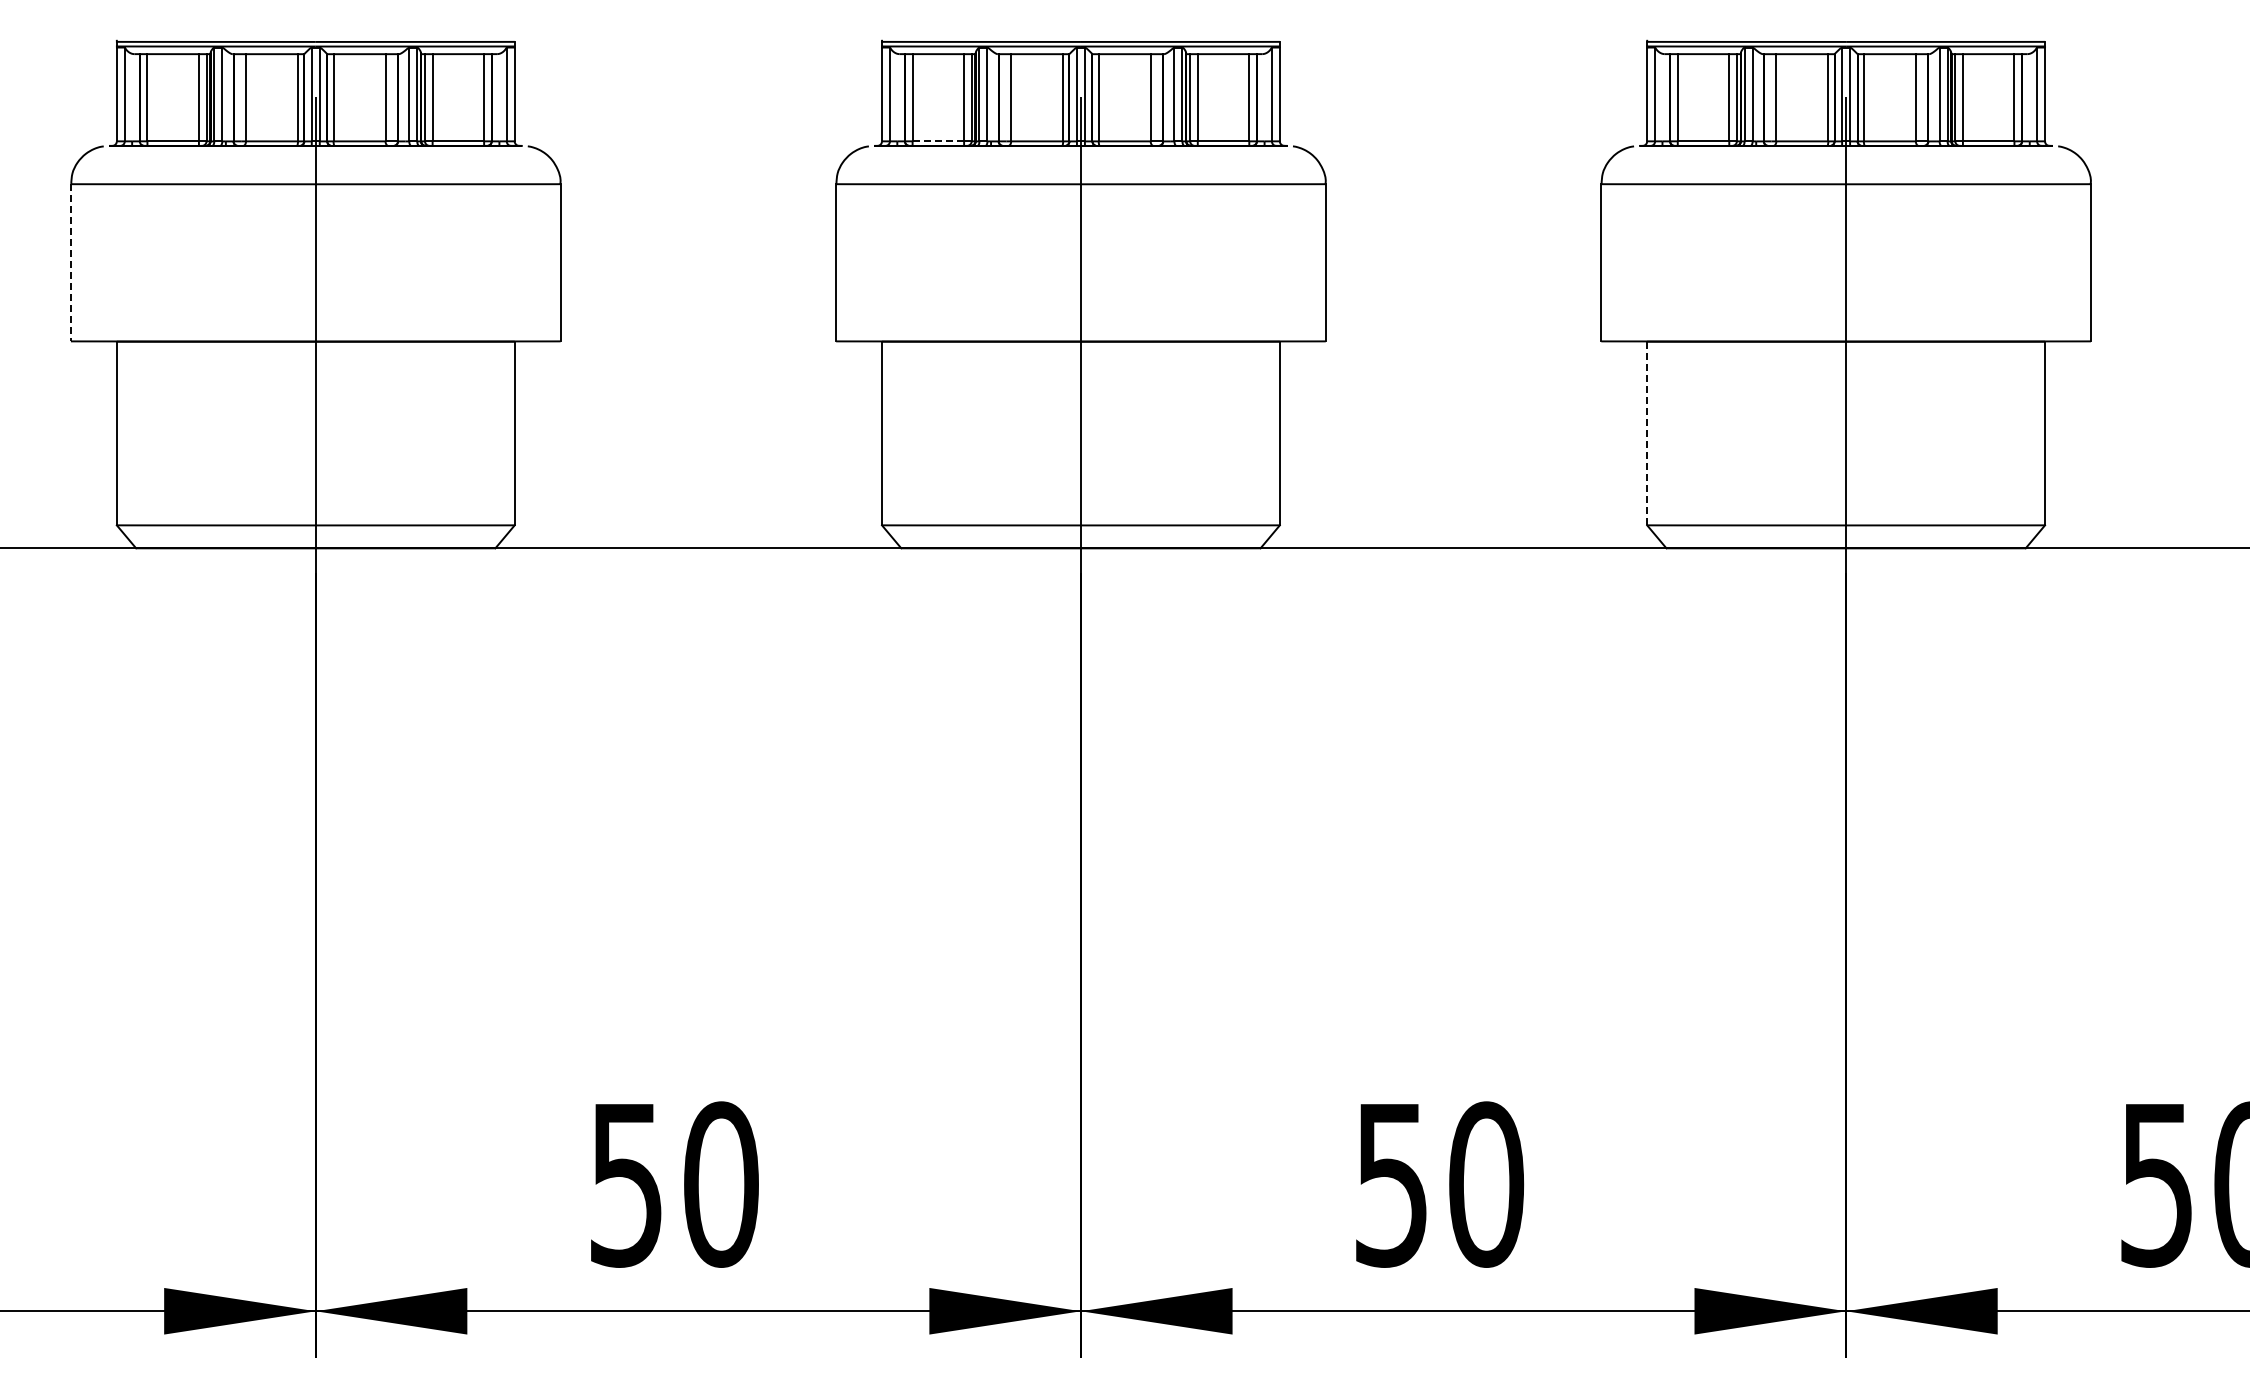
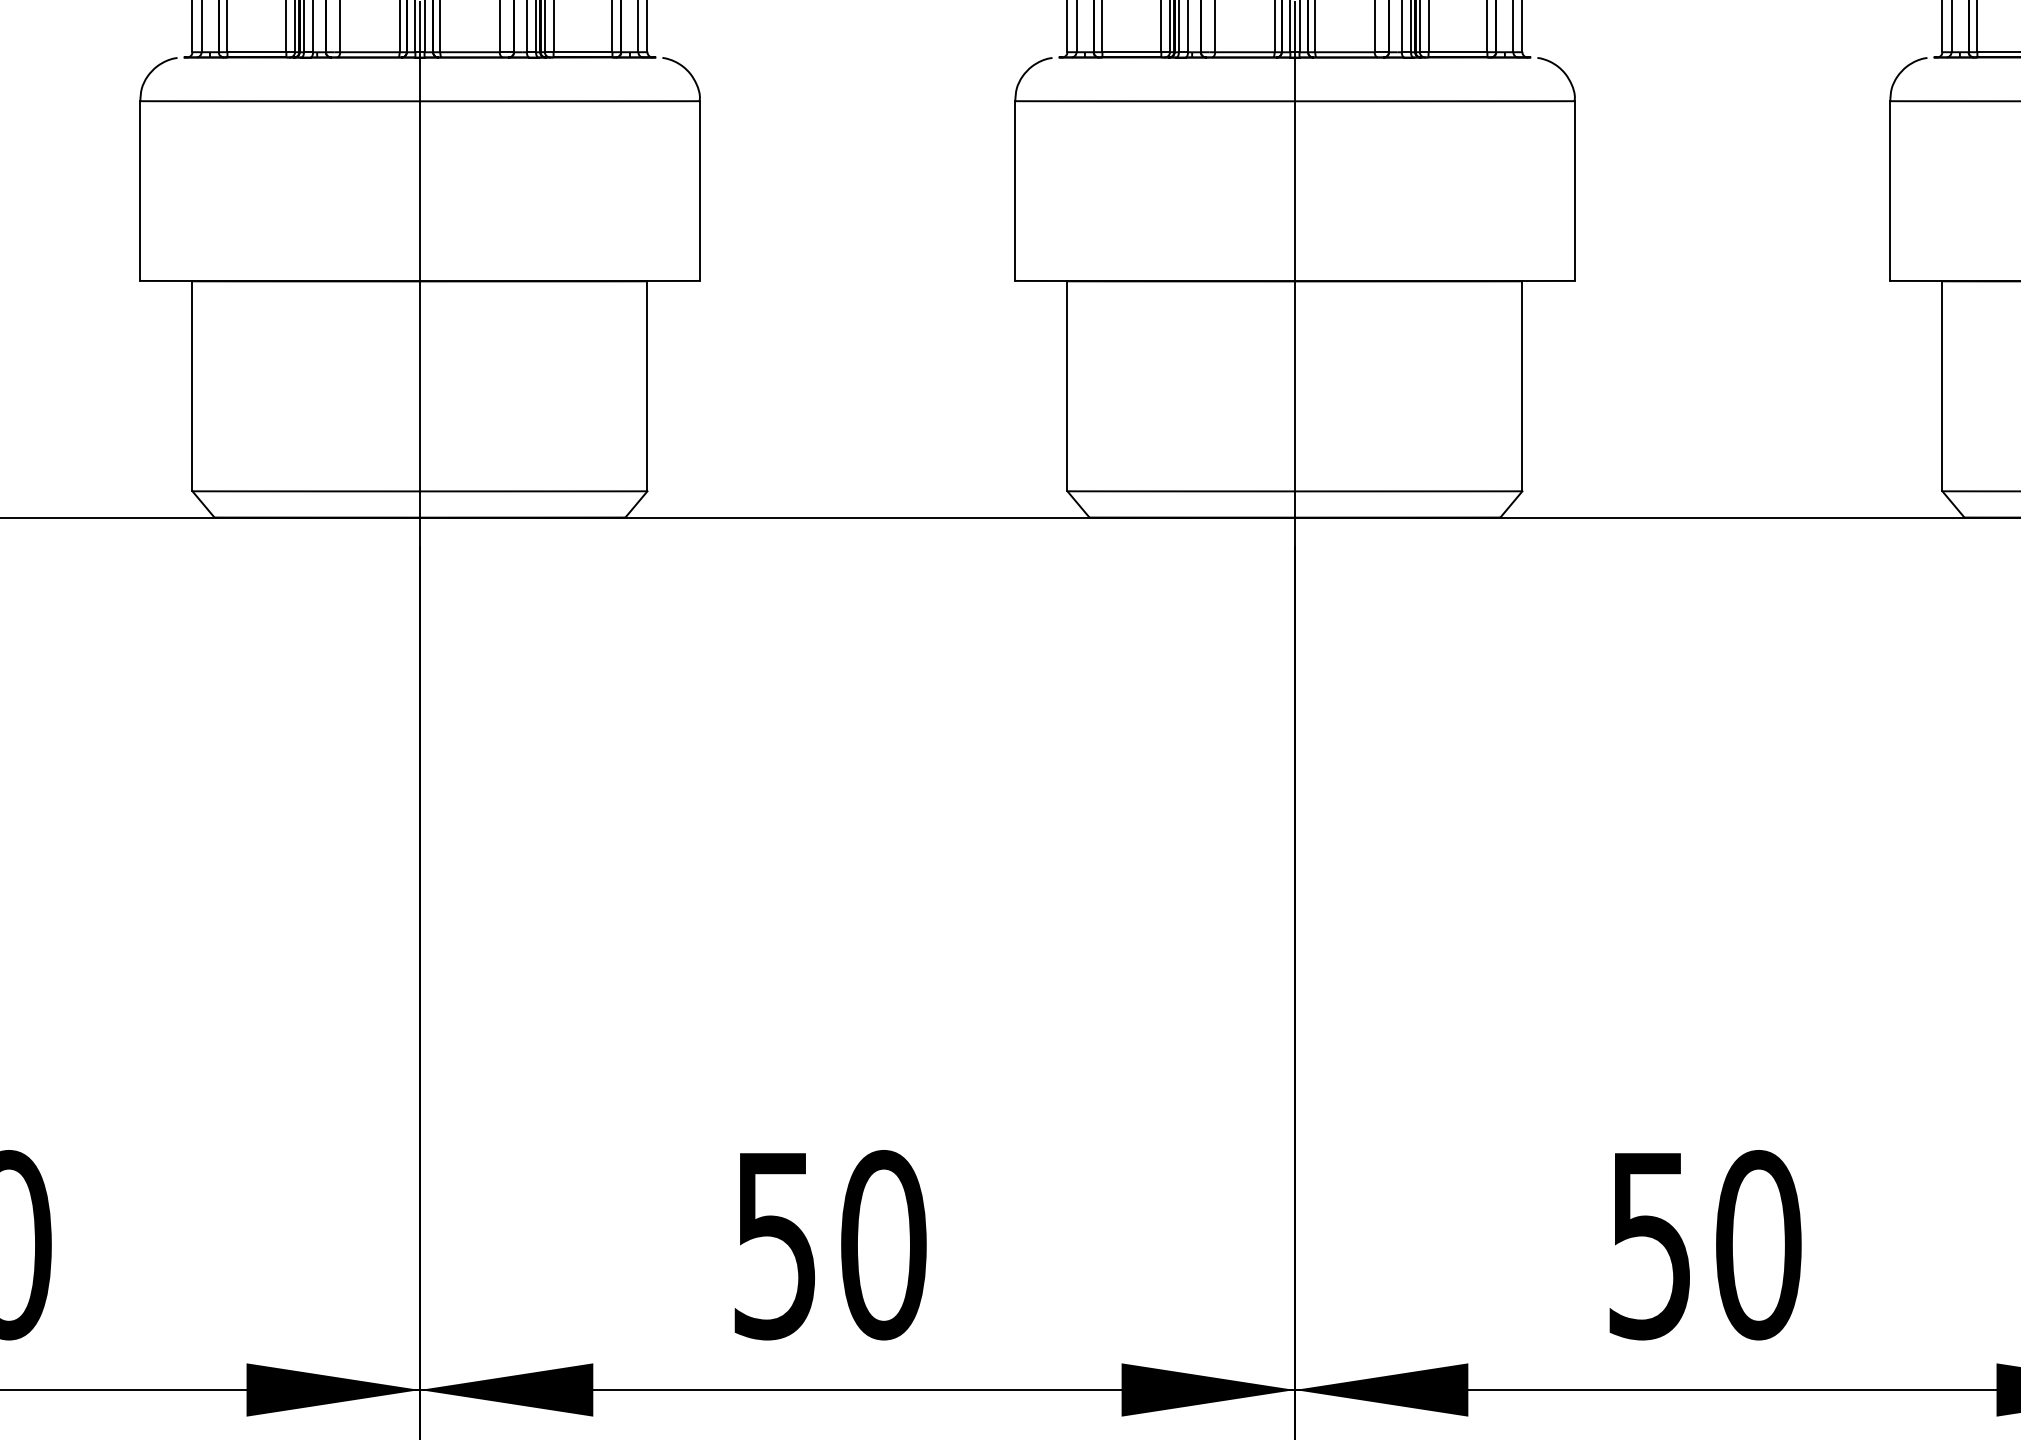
line: (938, 141) -> (1132, 52), dashed -> solid
line: (70, 262) -> (139, 190), dashed -> solid
line: (1647, 433) -> (1942, 386), dashed -> solid

